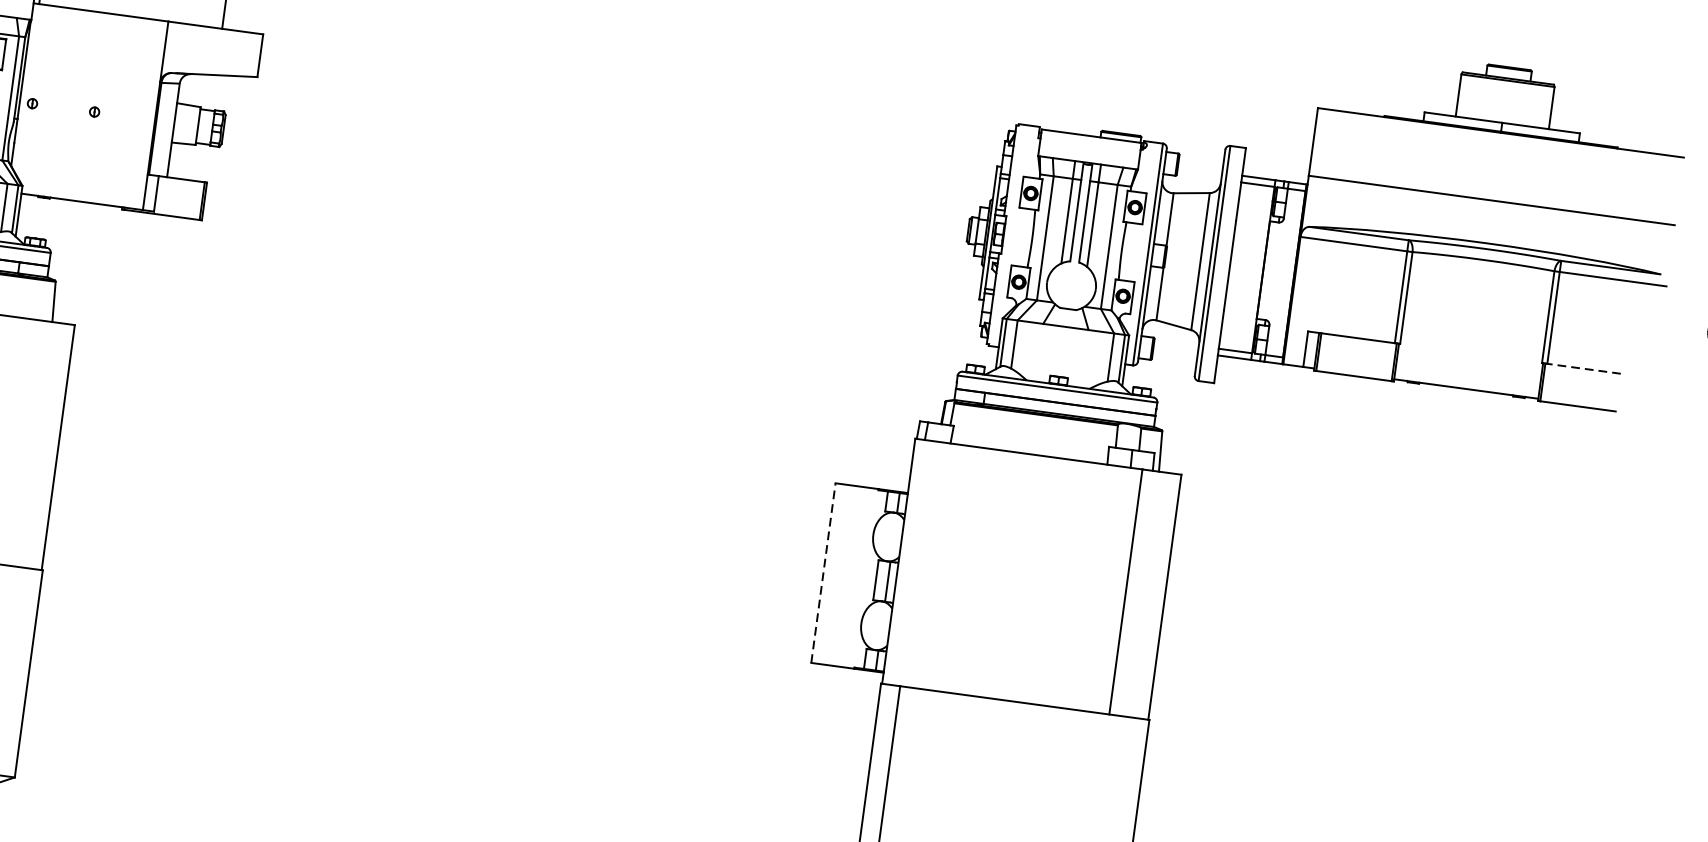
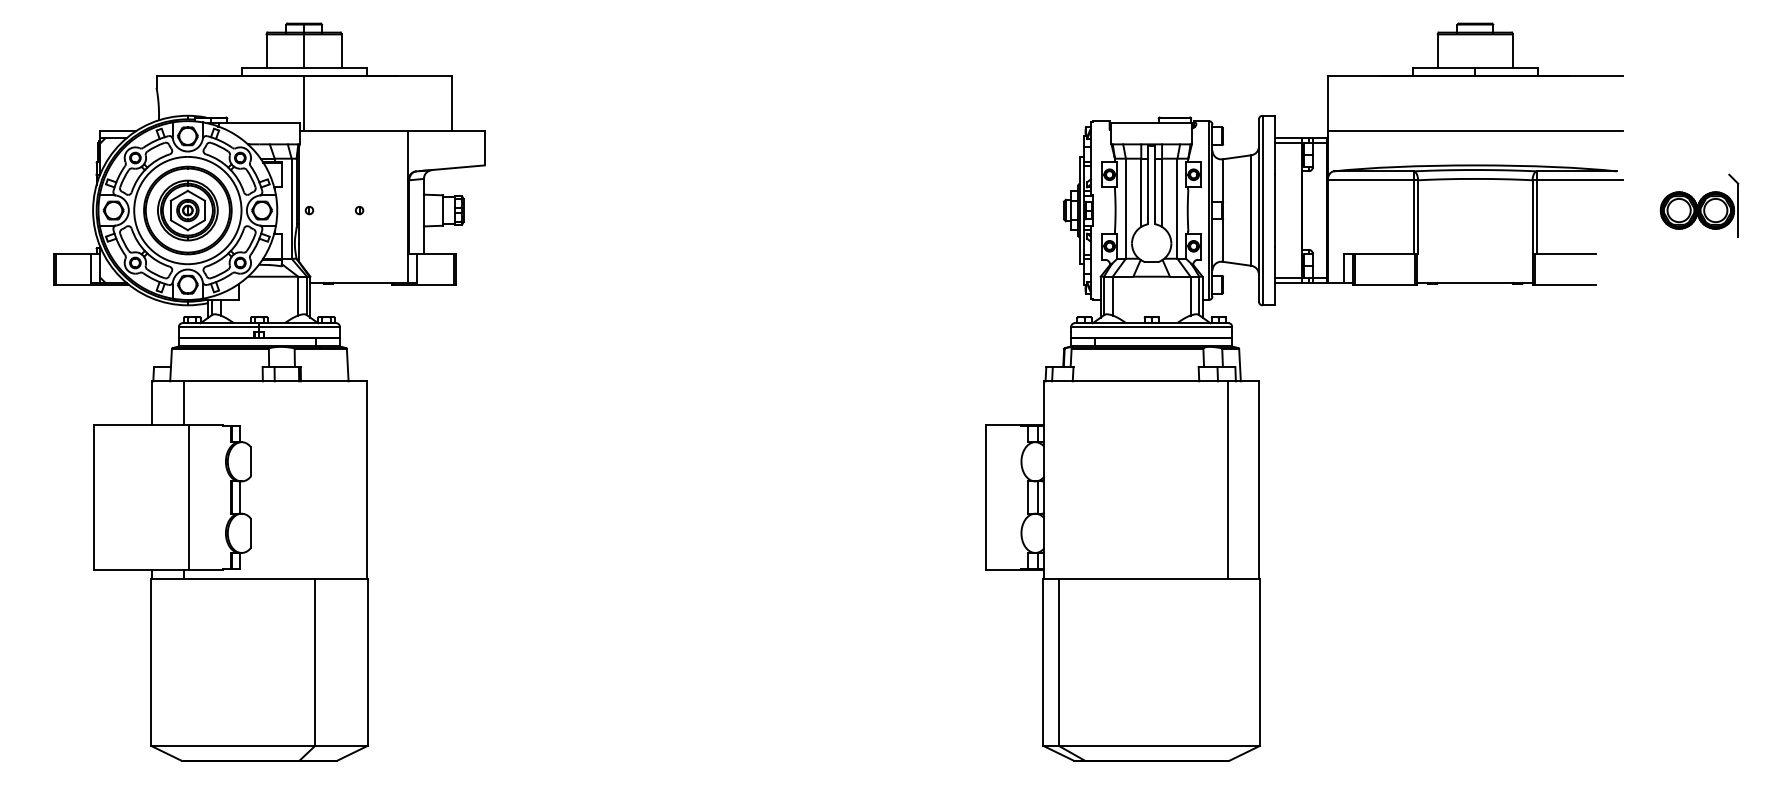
line: (1582, 368) -> (1565, 254), dashed -> solid
line: (824, 573) -> (986, 497), dashed -> solid

